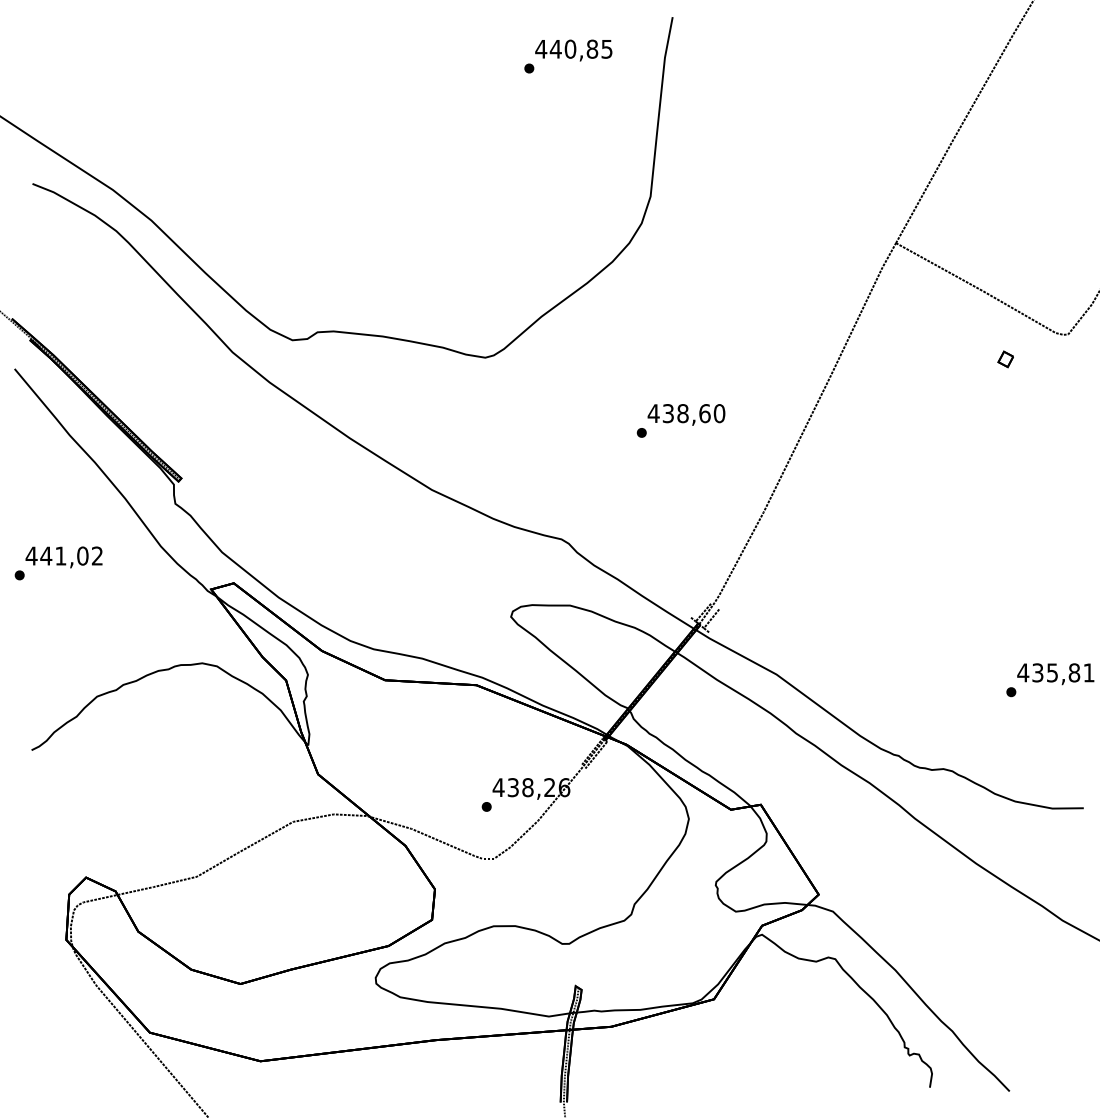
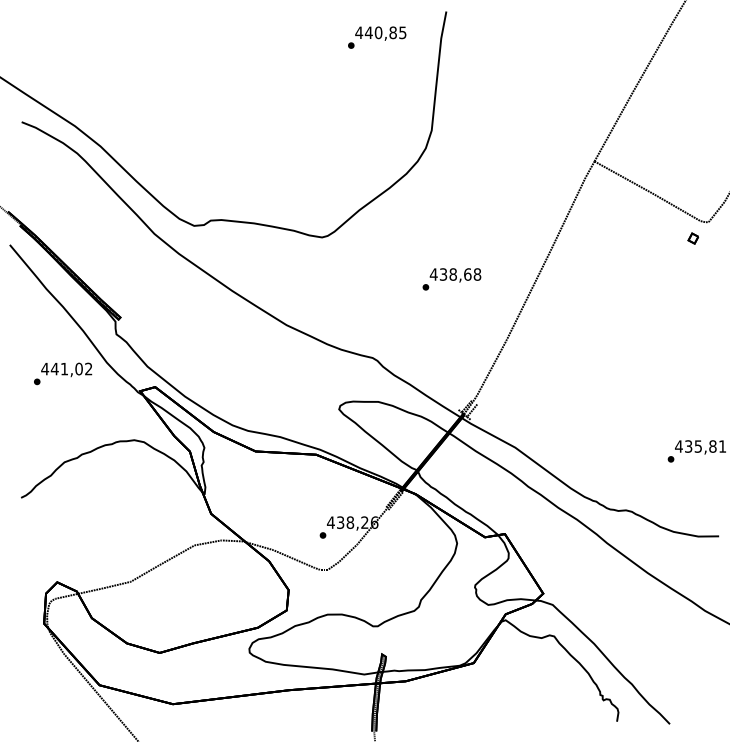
part: (1005, 359) -> (693, 238), moved
text: (719, 413) -> (477, 274), 438,60 -> 438,68
text: (59, 562) -> (63, 373), moved

